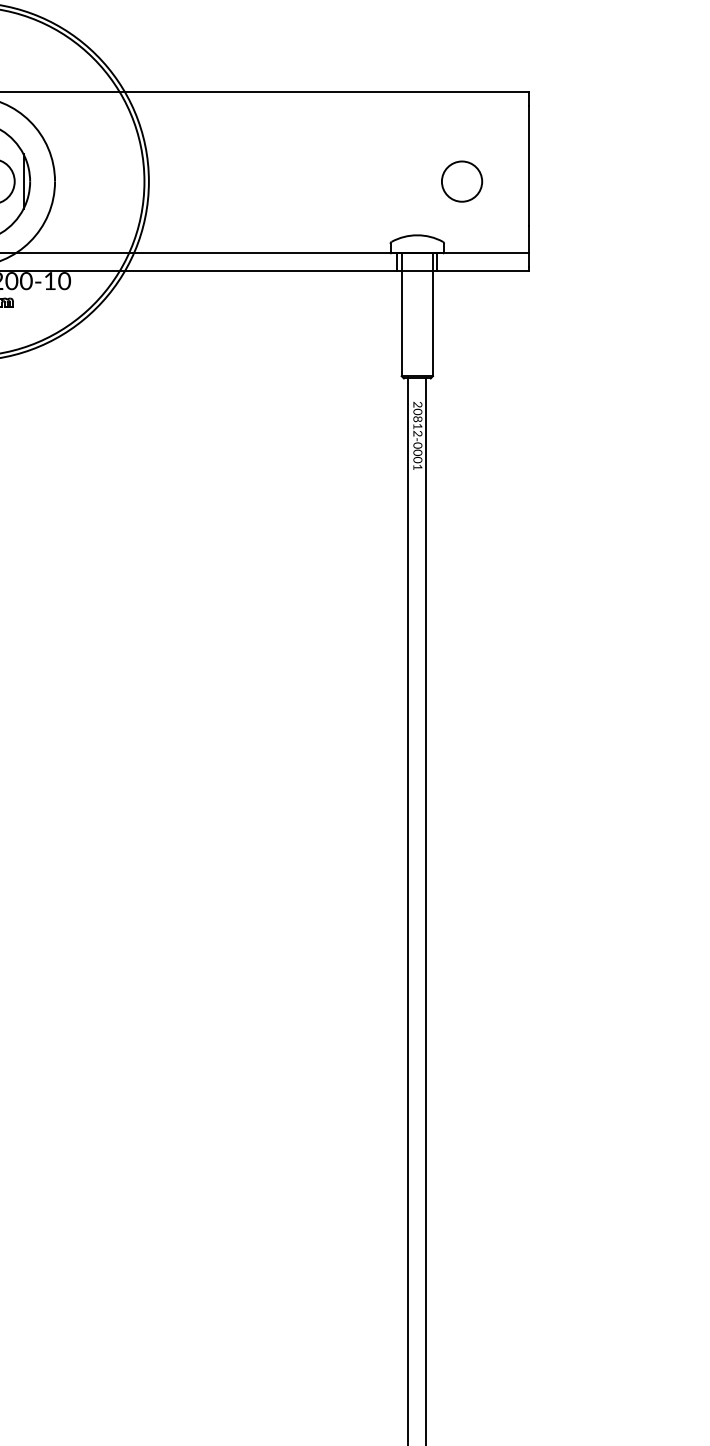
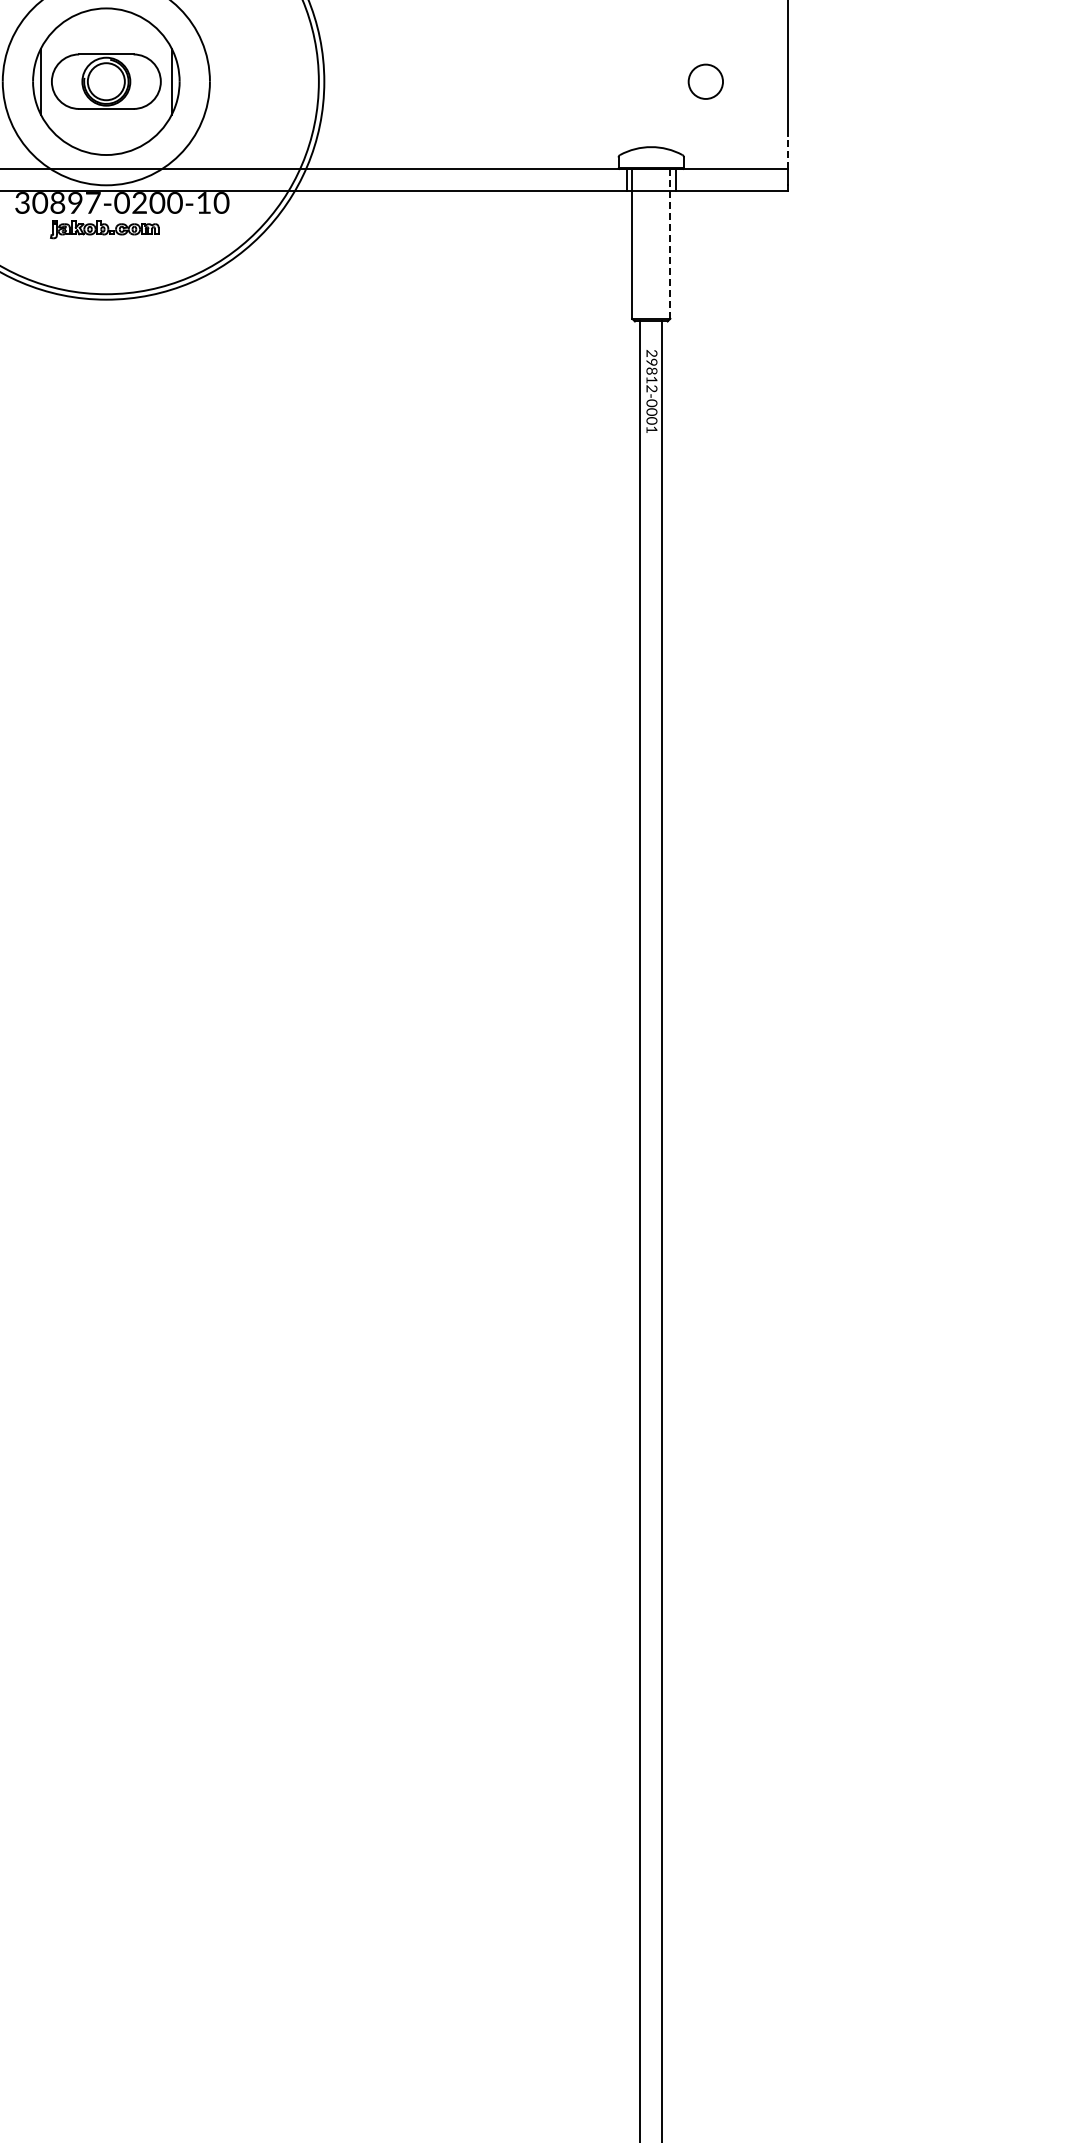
circle: (461, 181) -> (705, 81), size x0.7
line: (529, 239) -> (787, 152), solid -> dashed
line: (433, 314) -> (670, 243), solid -> dashed
text: (416, 412) -> (650, 362), 20812-0001 -> 29812-0001

